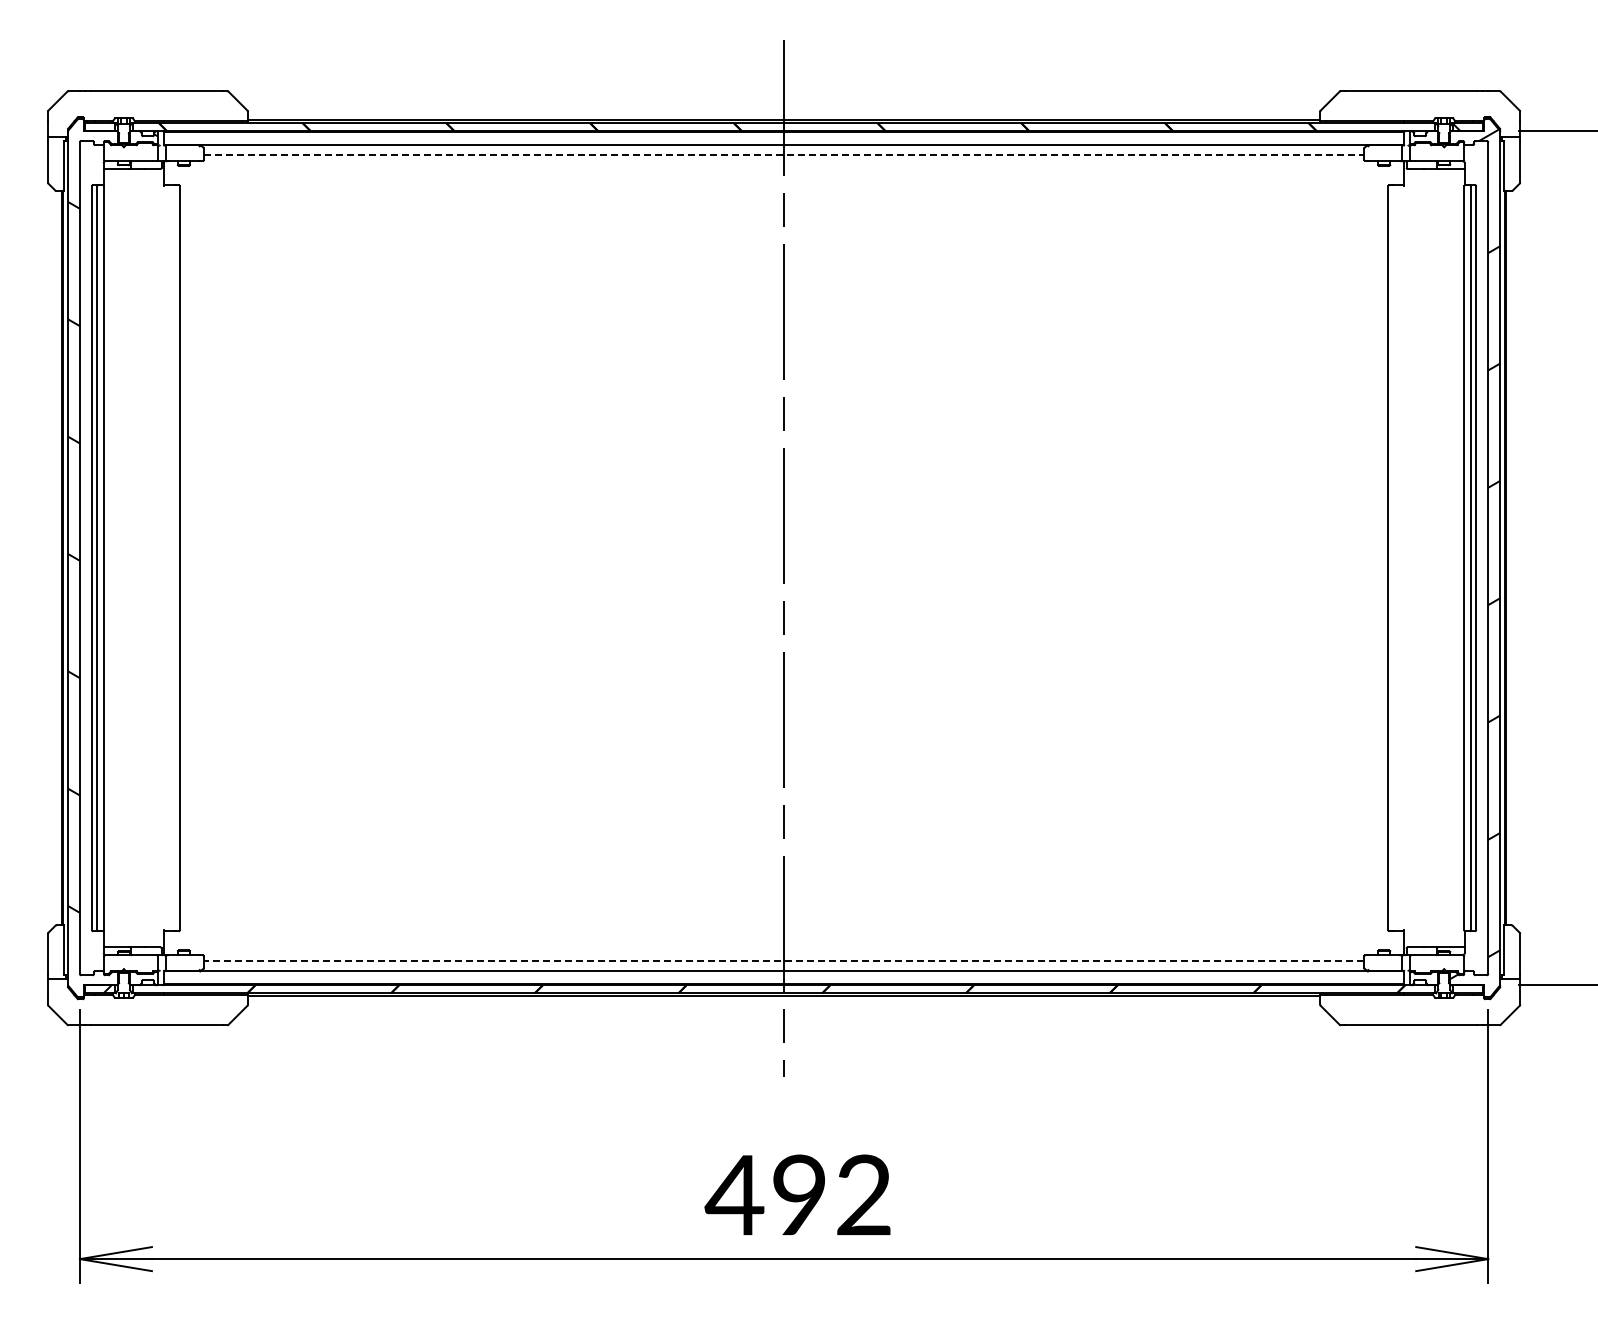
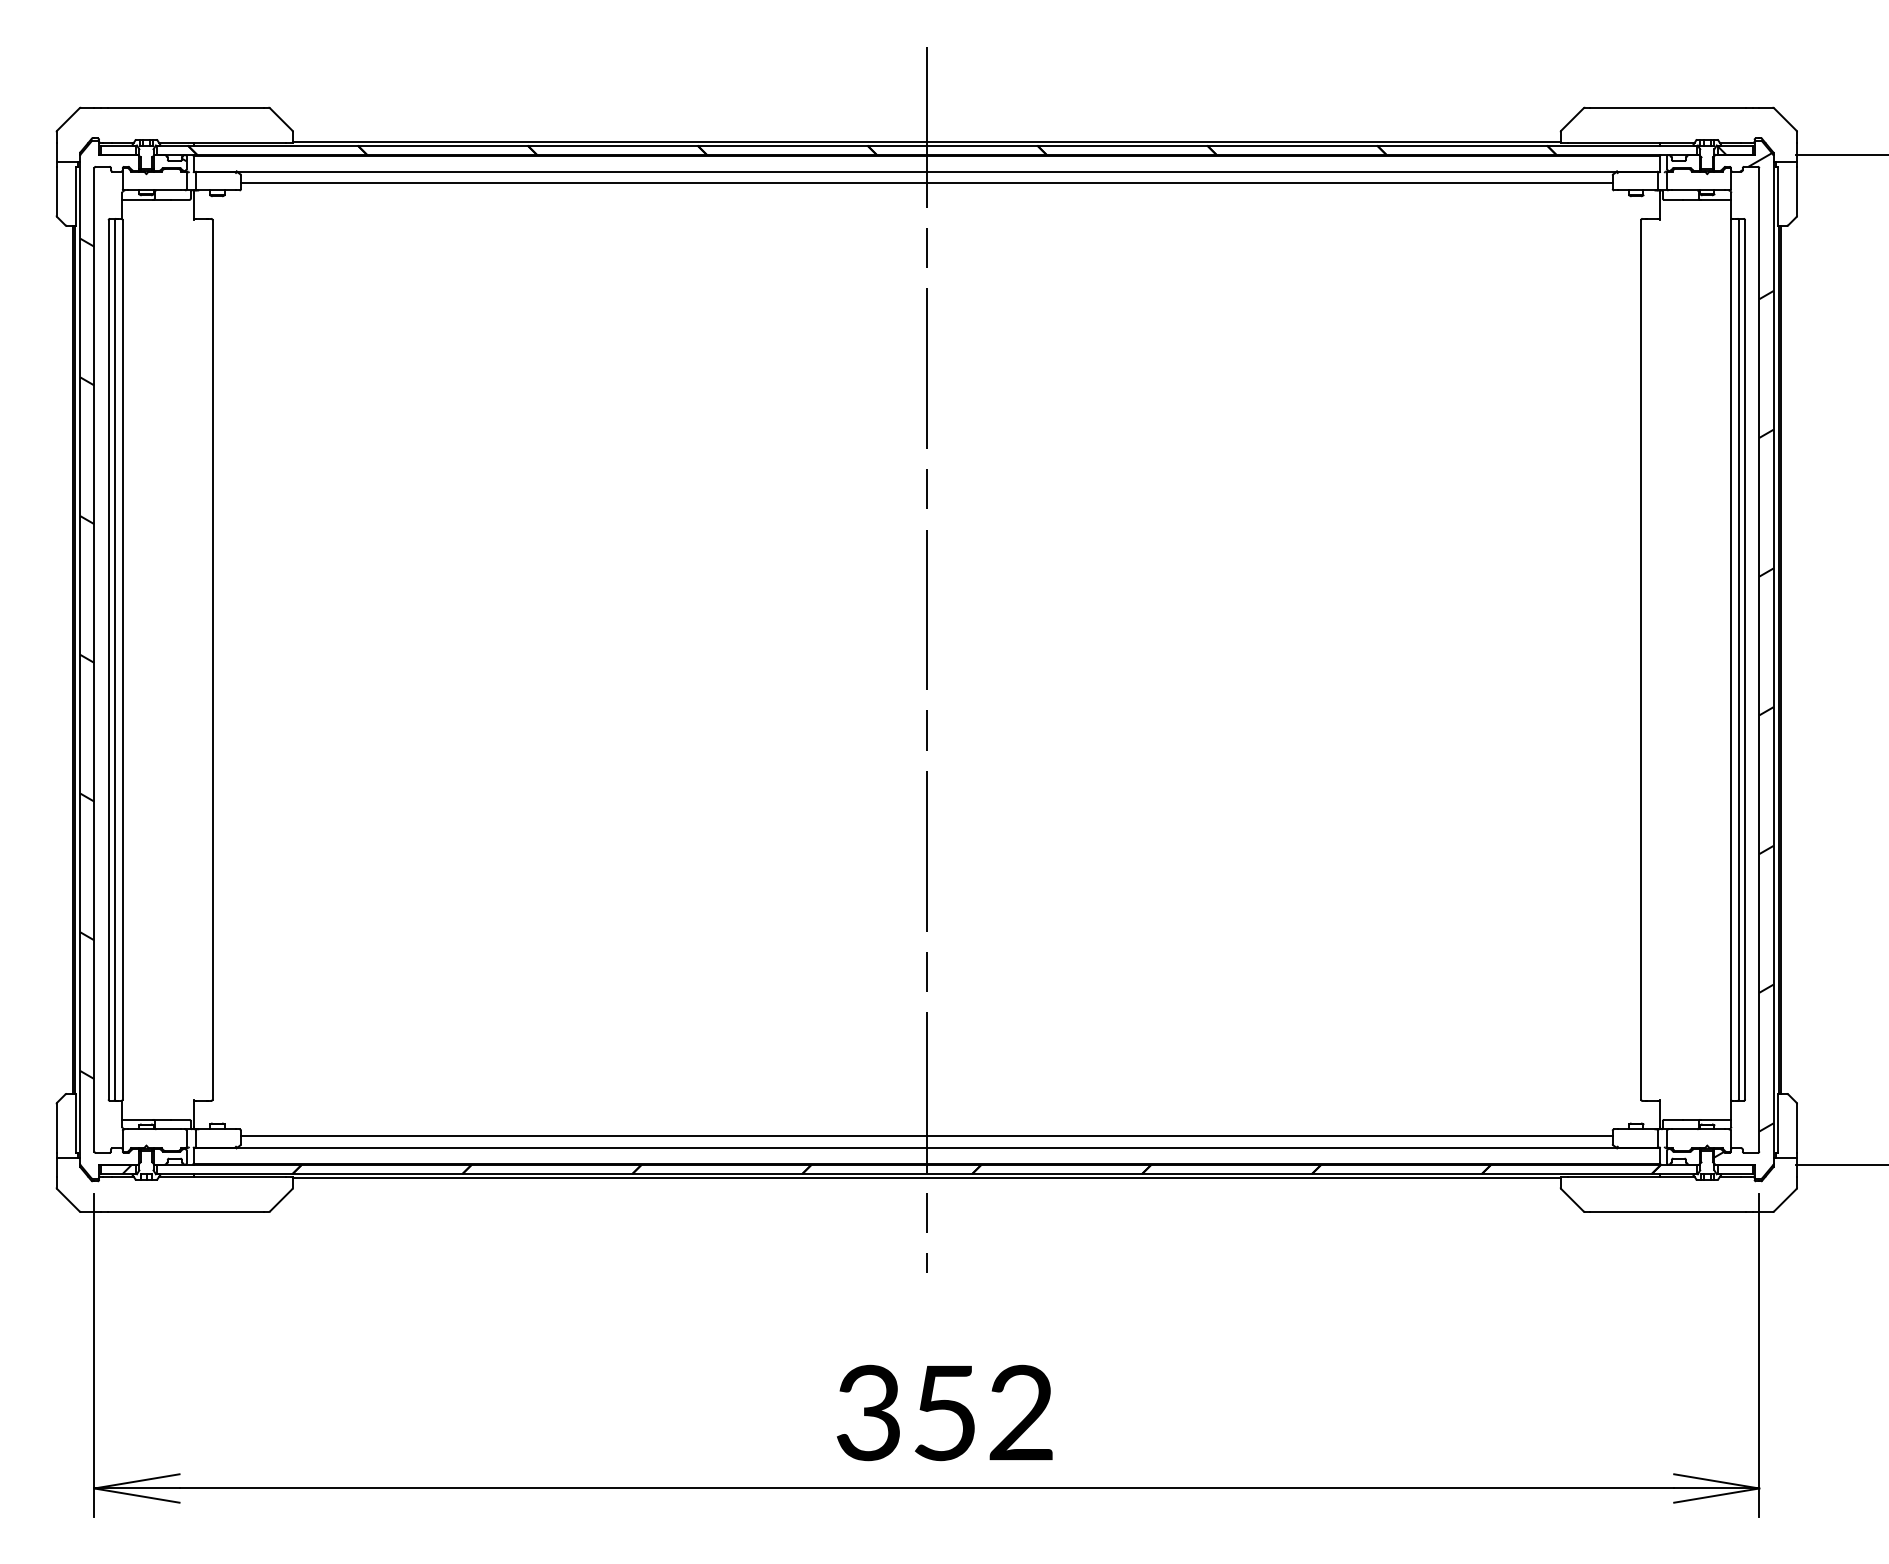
line: (784, 155) -> (927, 183), dashed -> solid
line: (783, 961) -> (926, 1136), dashed -> solid
text: (764, 1194) -> (903, 1412), 492 -> 352

